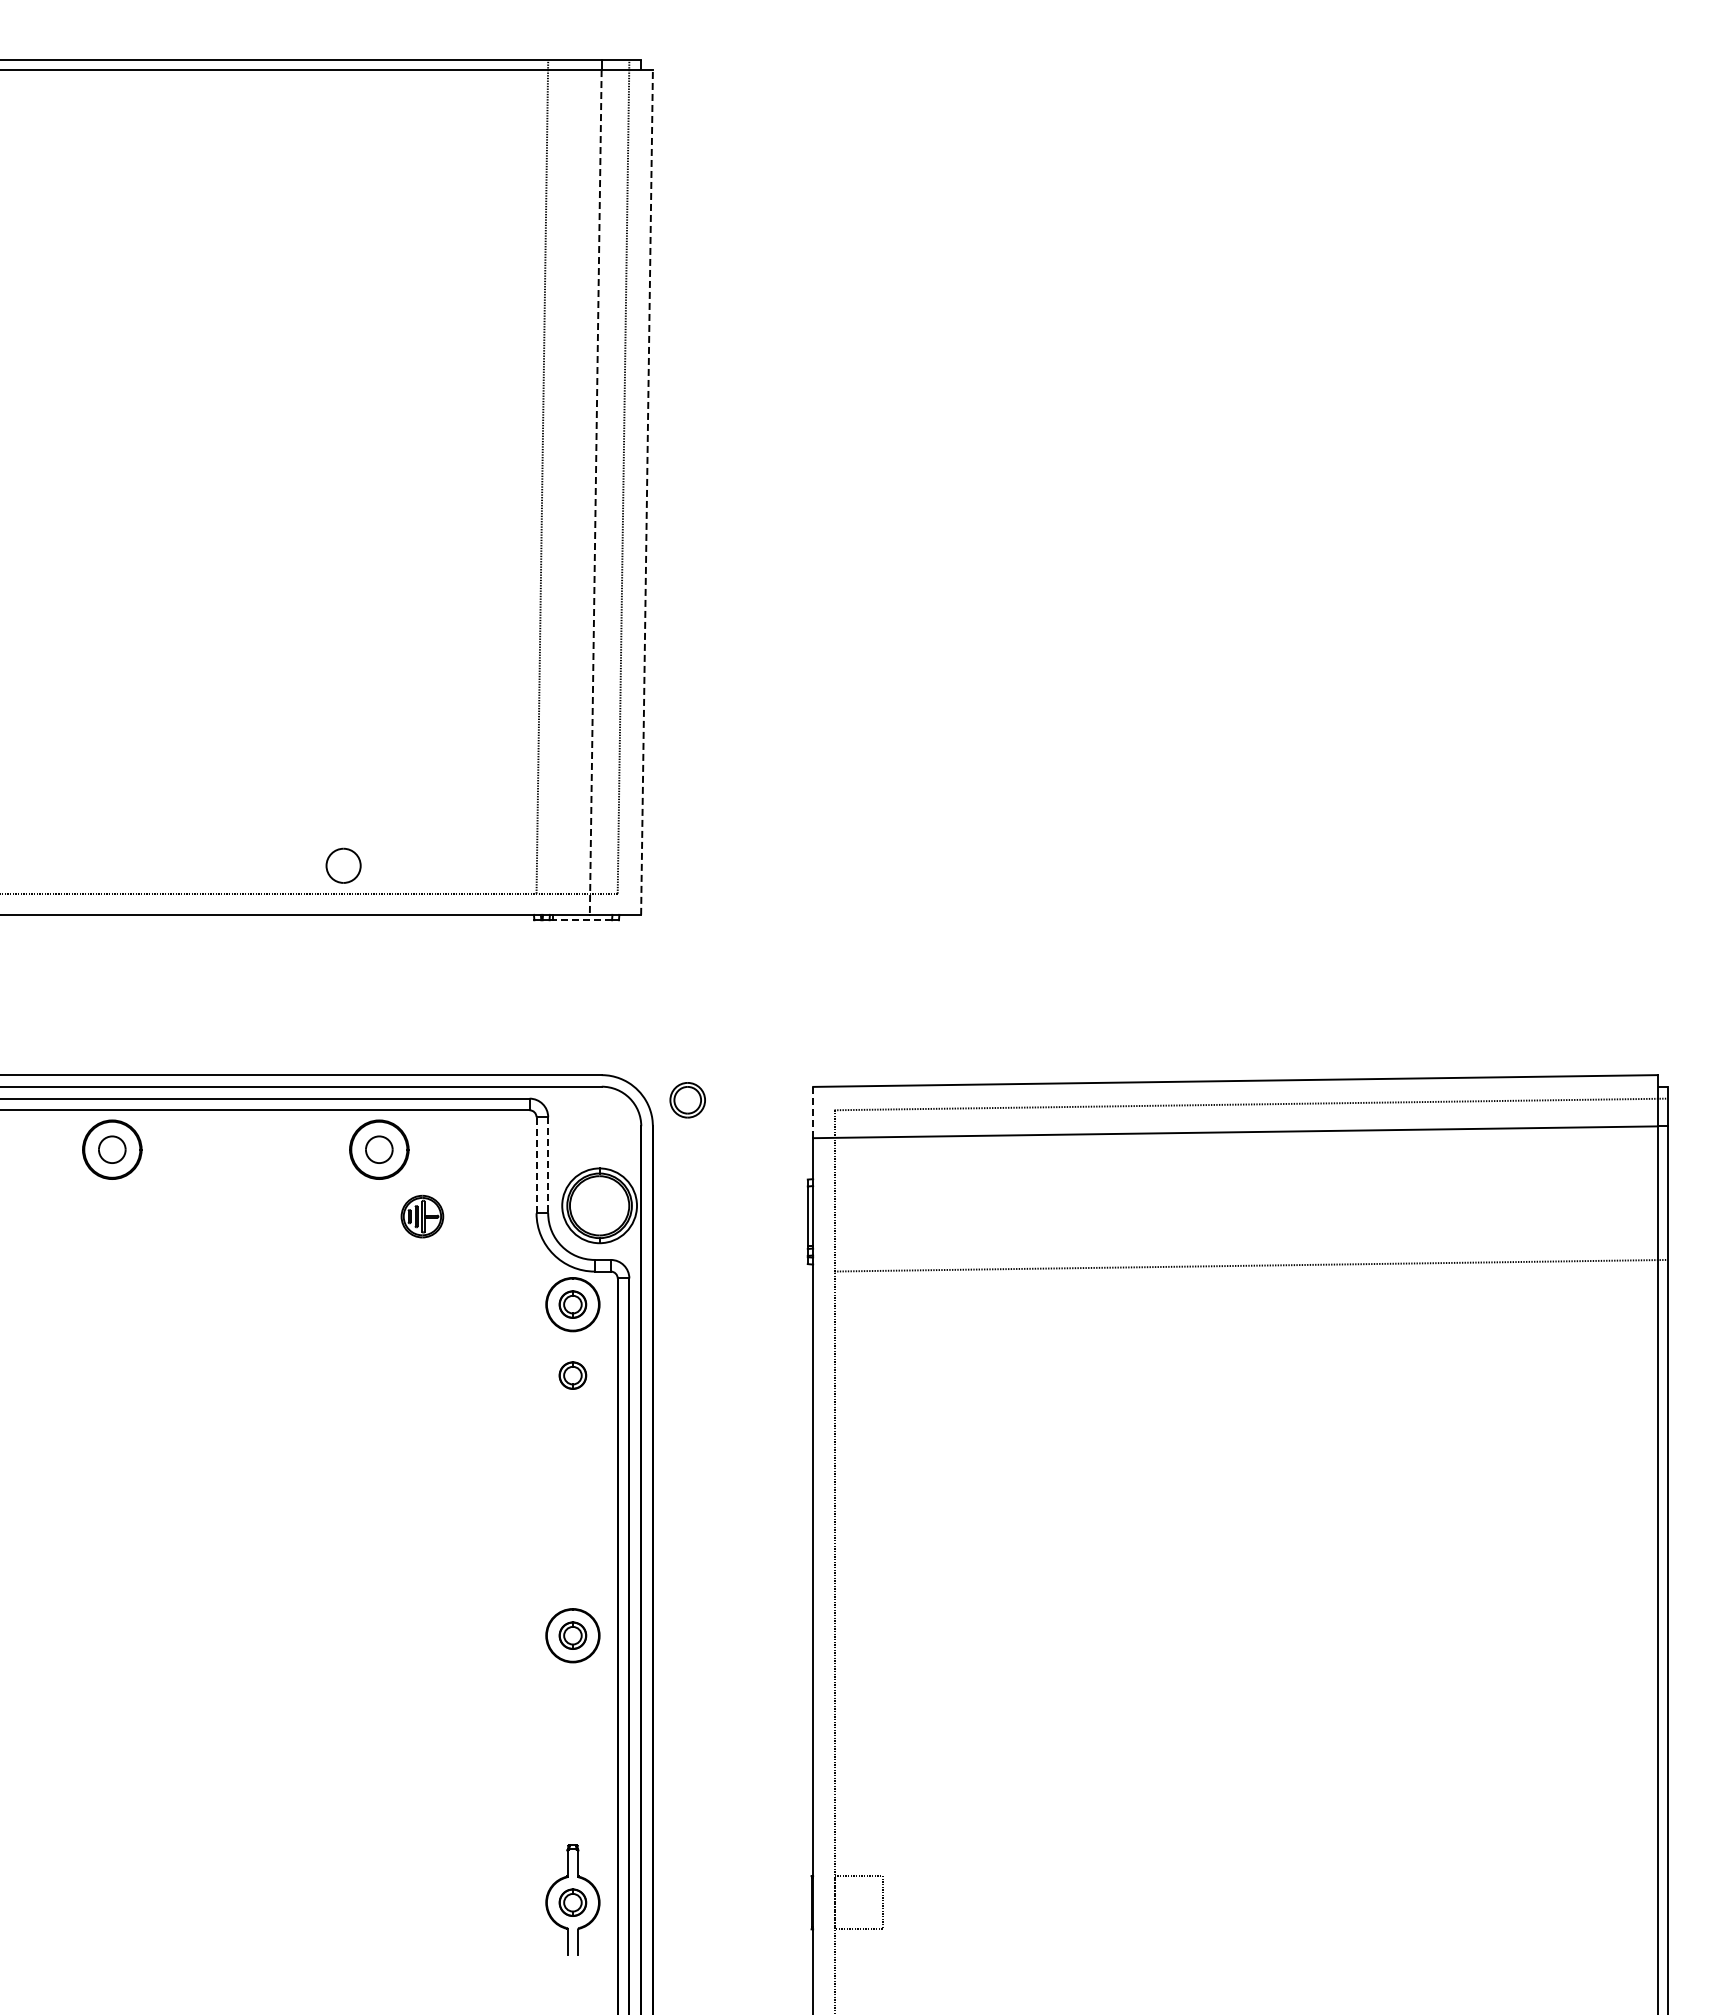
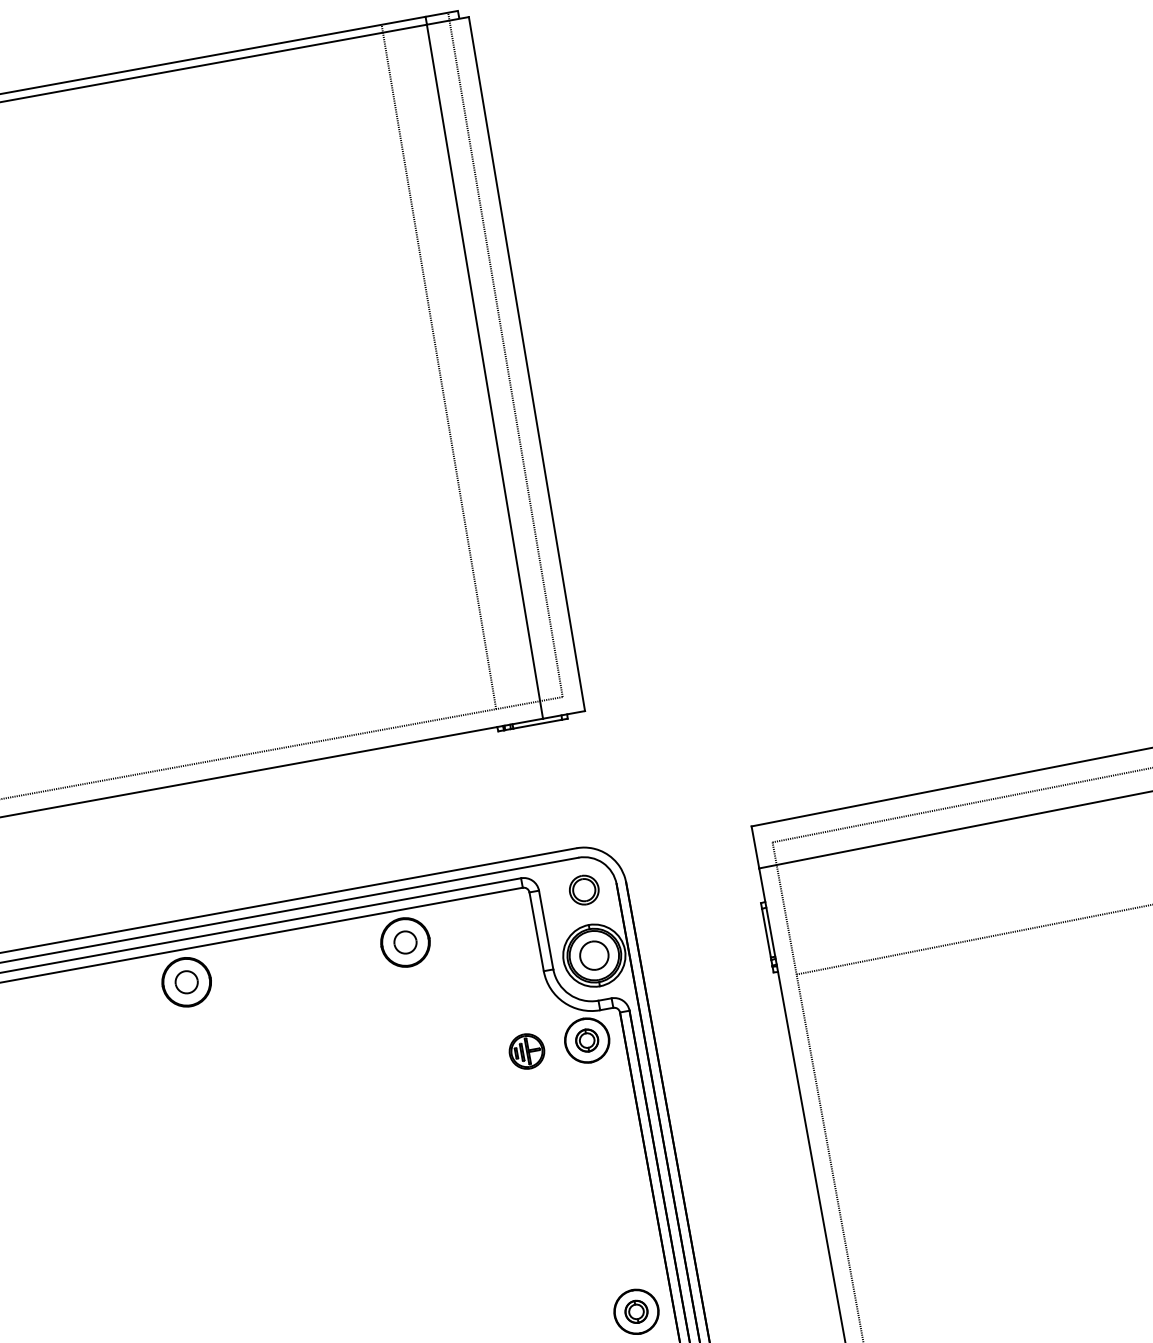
line: (647, 491) -> (527, 363), dashed -> solid
line: (595, 492) -> (484, 371), dashed -> solid
part: (343, 865) -> (594, 955), moved
line: (582, 920) -> (537, 724), dashed -> solid
part: (687, 1100) -> (584, 890), moved
line: (813, 1112) -> (755, 847), dashed -> solid
line: (536, 1164) -> (536, 931), dashed -> solid
line: (548, 1165) -> (546, 930), dashed -> solid
part: (422, 1216) -> (527, 1051), moved
part: (572, 1375) -> (597, 1098), removed

